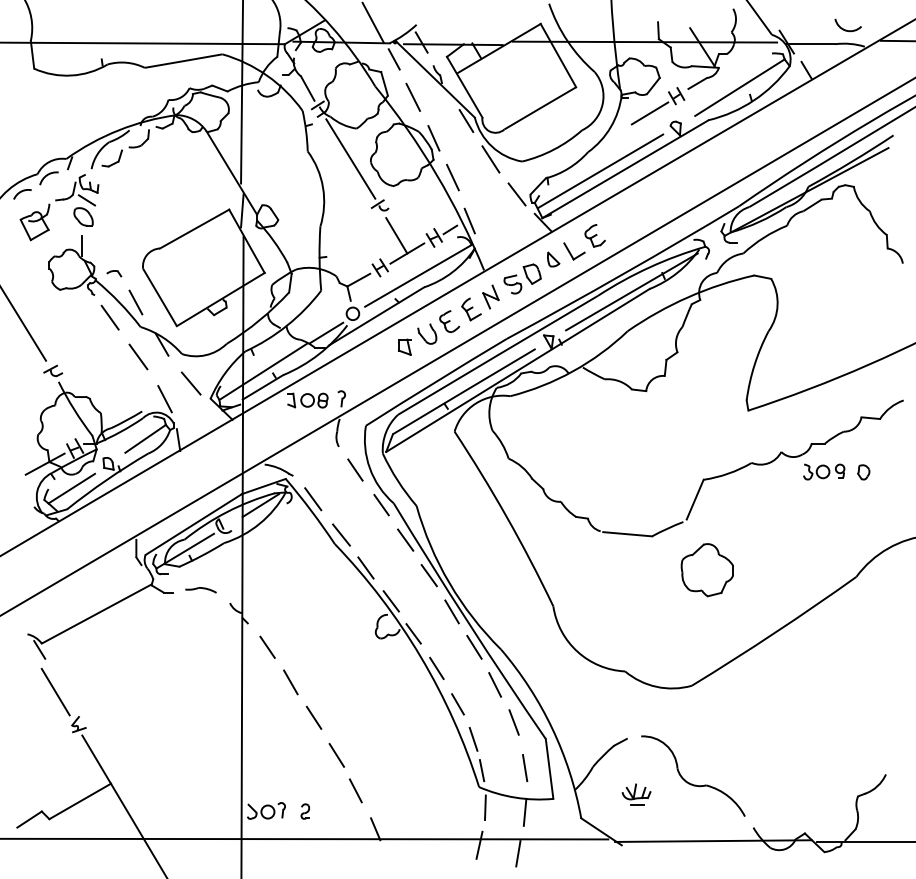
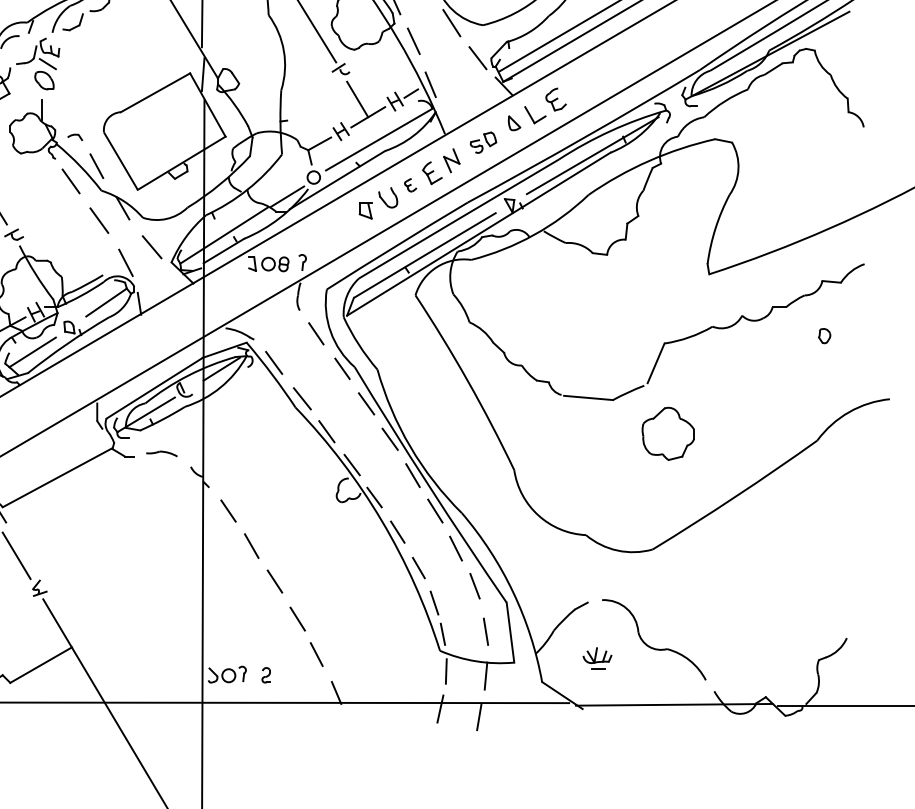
part: (522, 278) -> (483, 142), size x0.7
part: (449, 321) -> (410, 185), size x0.6
part: (824, 471) -> (785, 335), removed

